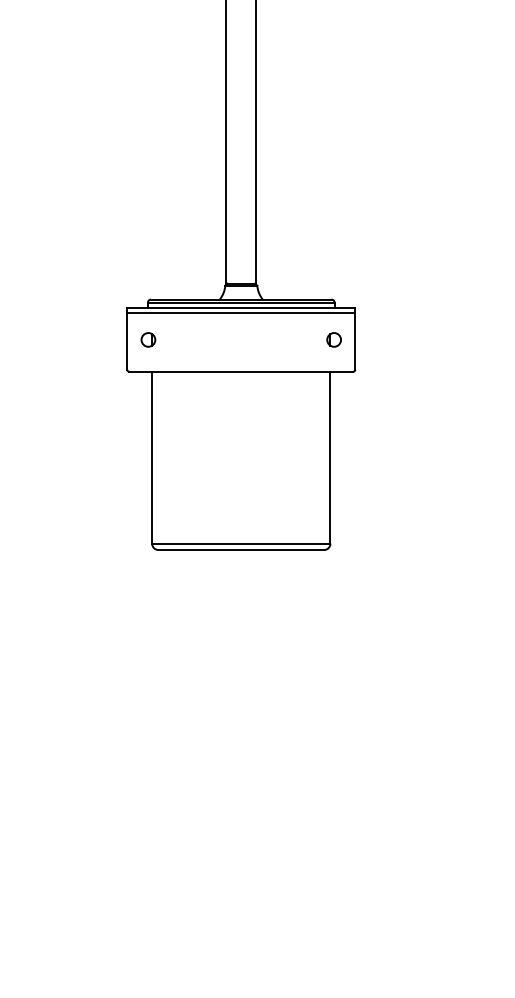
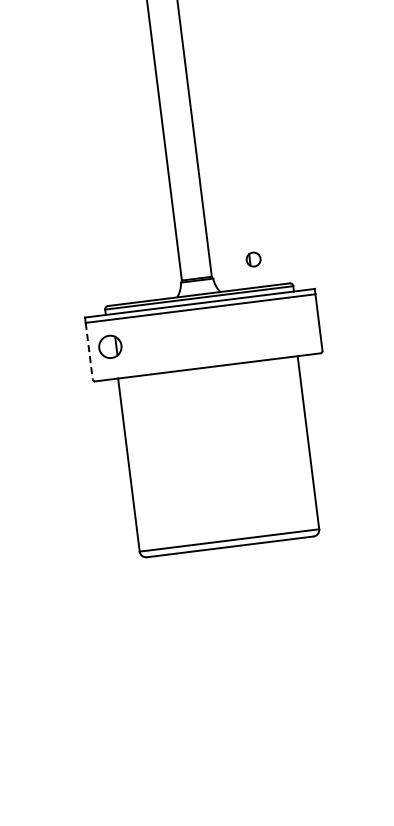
part: (148, 339) -> (110, 346), size x1.6
part: (333, 339) -> (252, 259), moved
line: (127, 342) -> (89, 352), solid -> dashed

